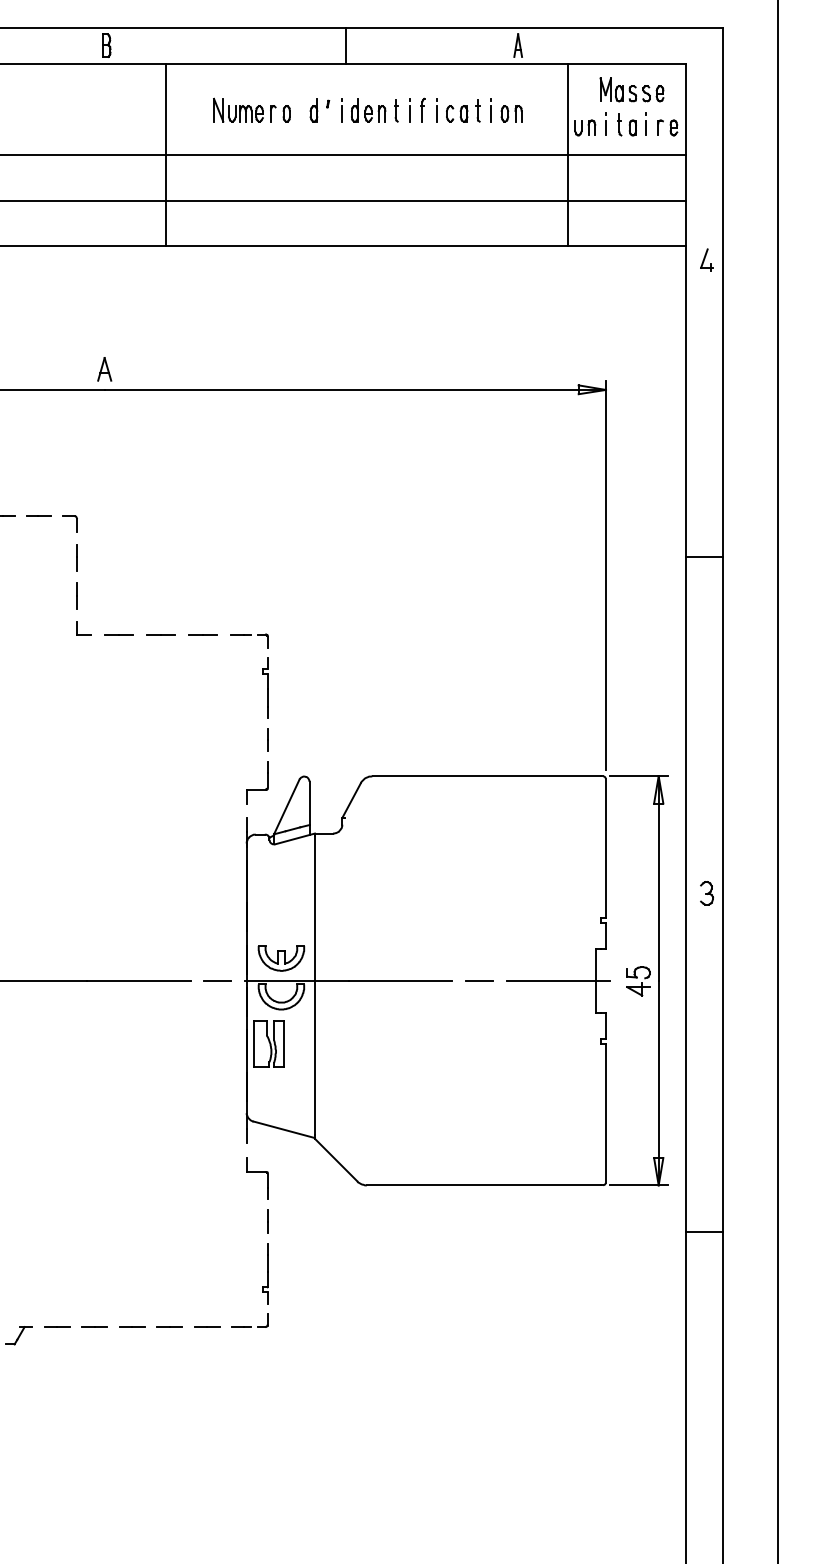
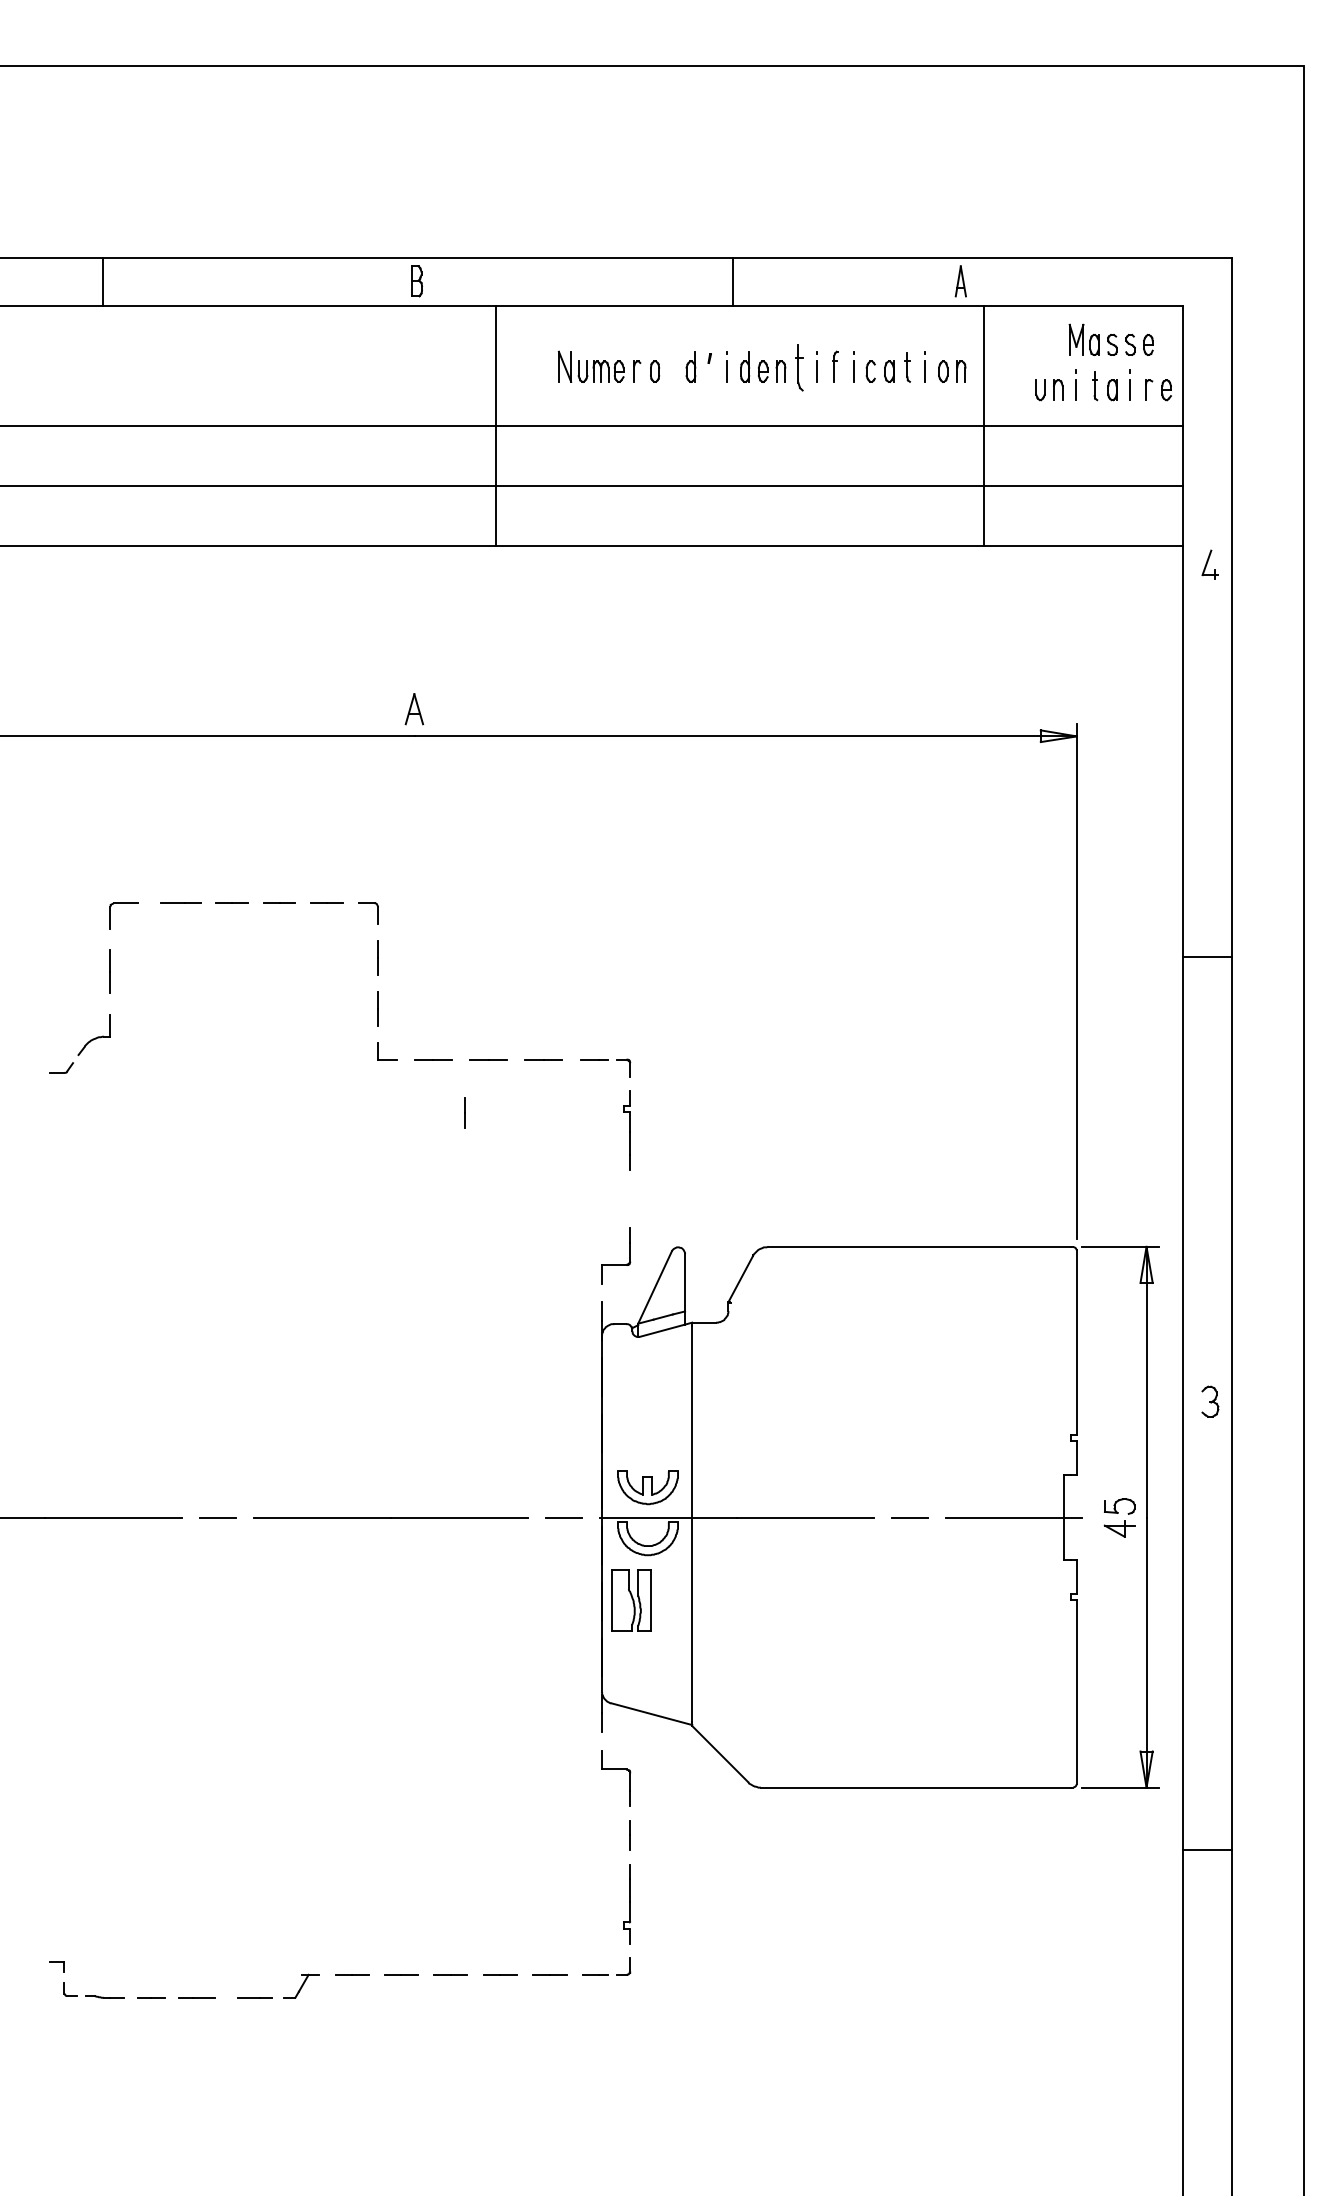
part: (396, 110) -> (799, 367), size x1.6
line: (568, 155) -> (984, 426), moved
line: (267, 739) -> (464, 1112), moved

